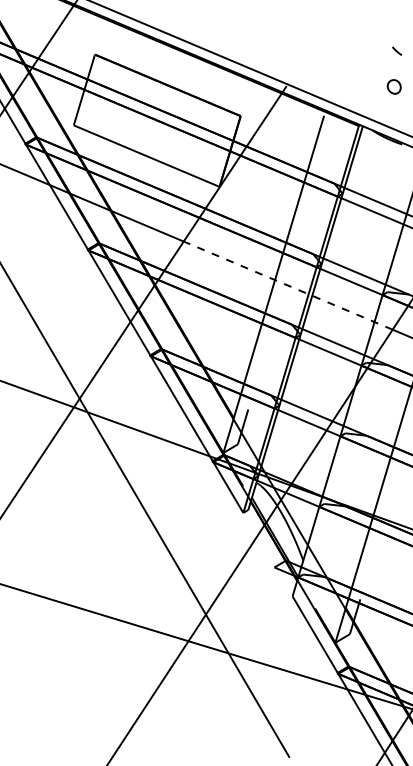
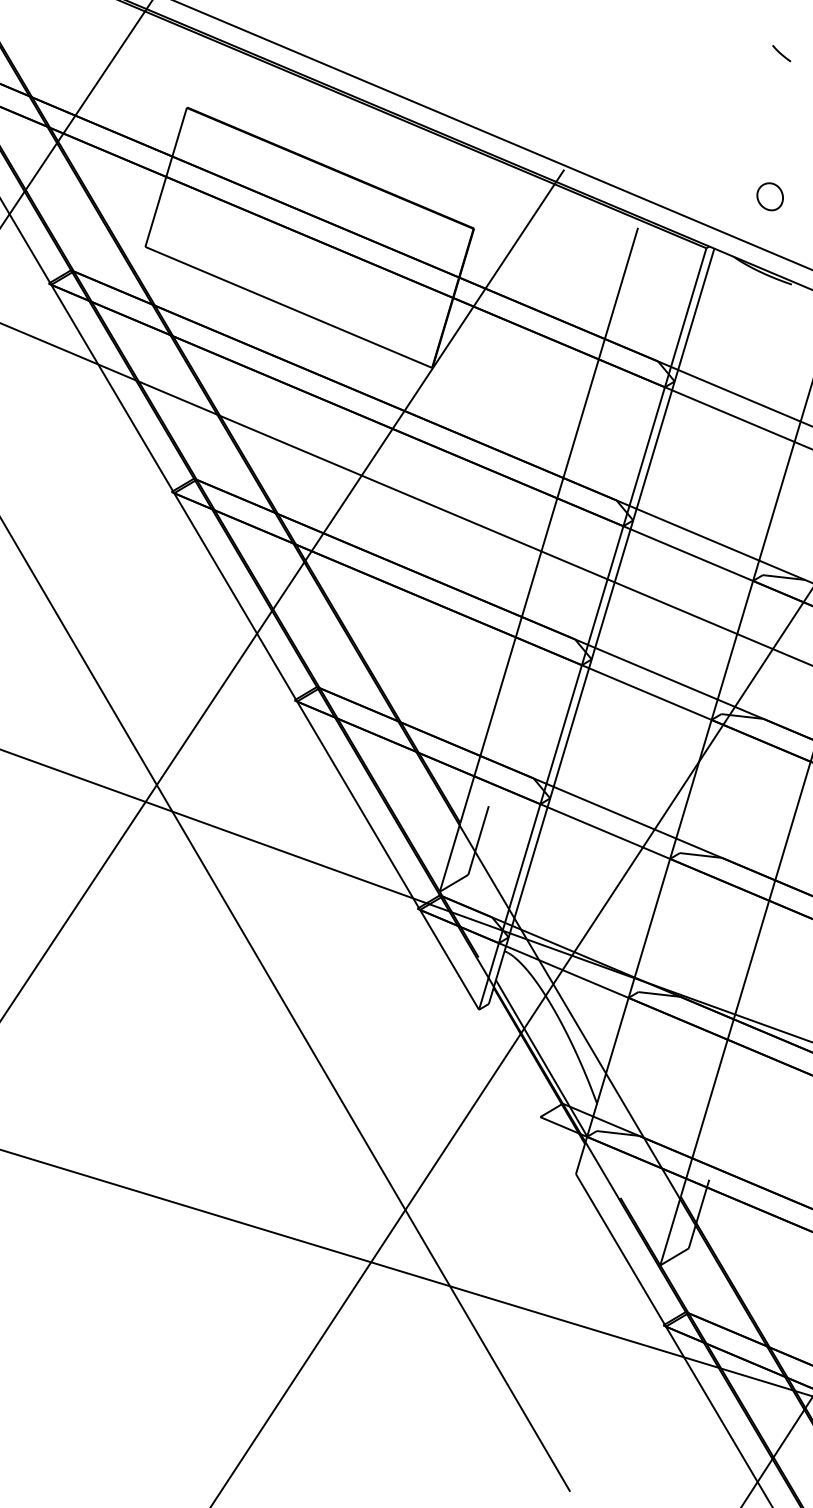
curve: (397, 50) -> (782, 52), moved
part: (393, 86) -> (768, 195), moved
line: (287, 285) -> (565, 562), dashed -> solid

